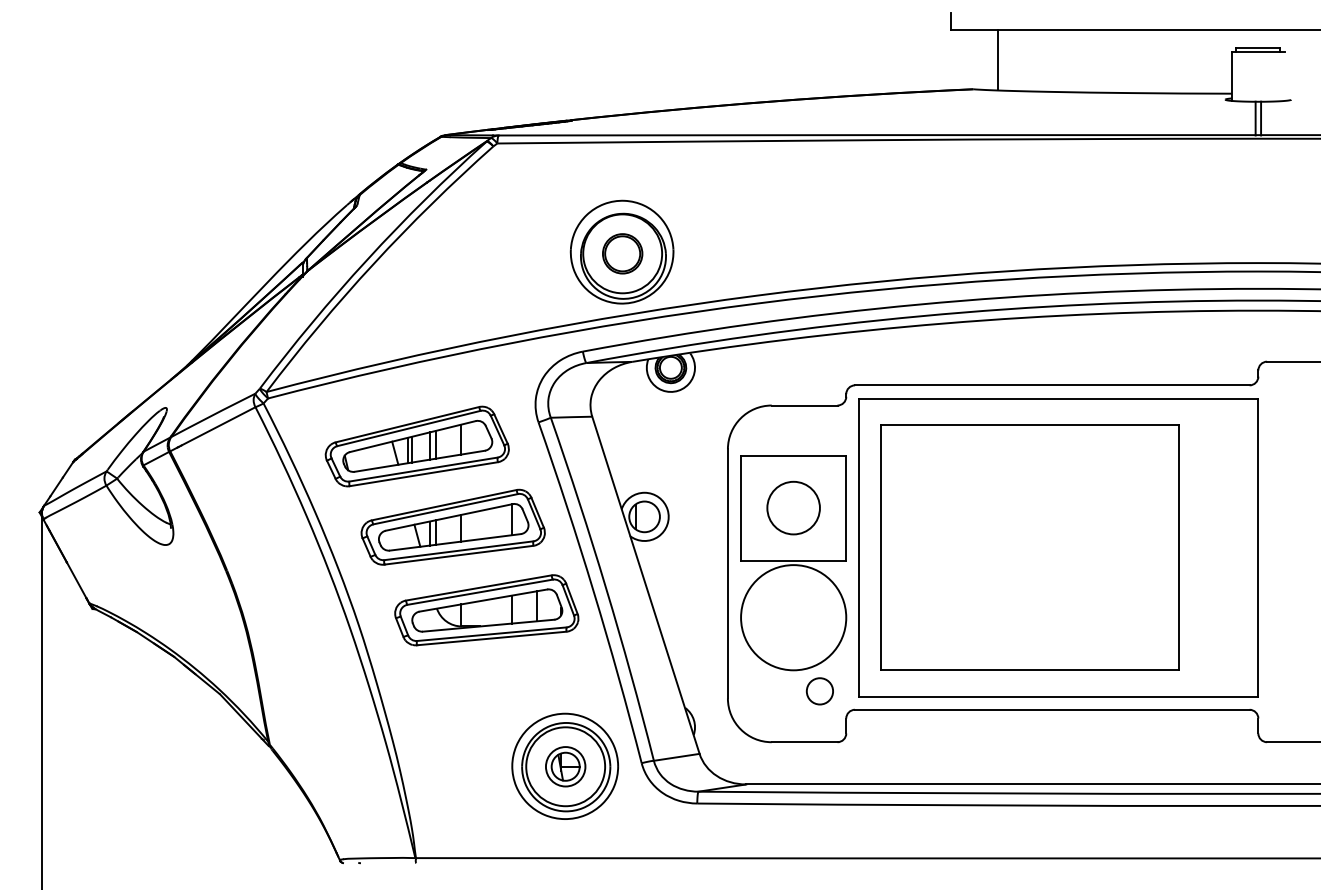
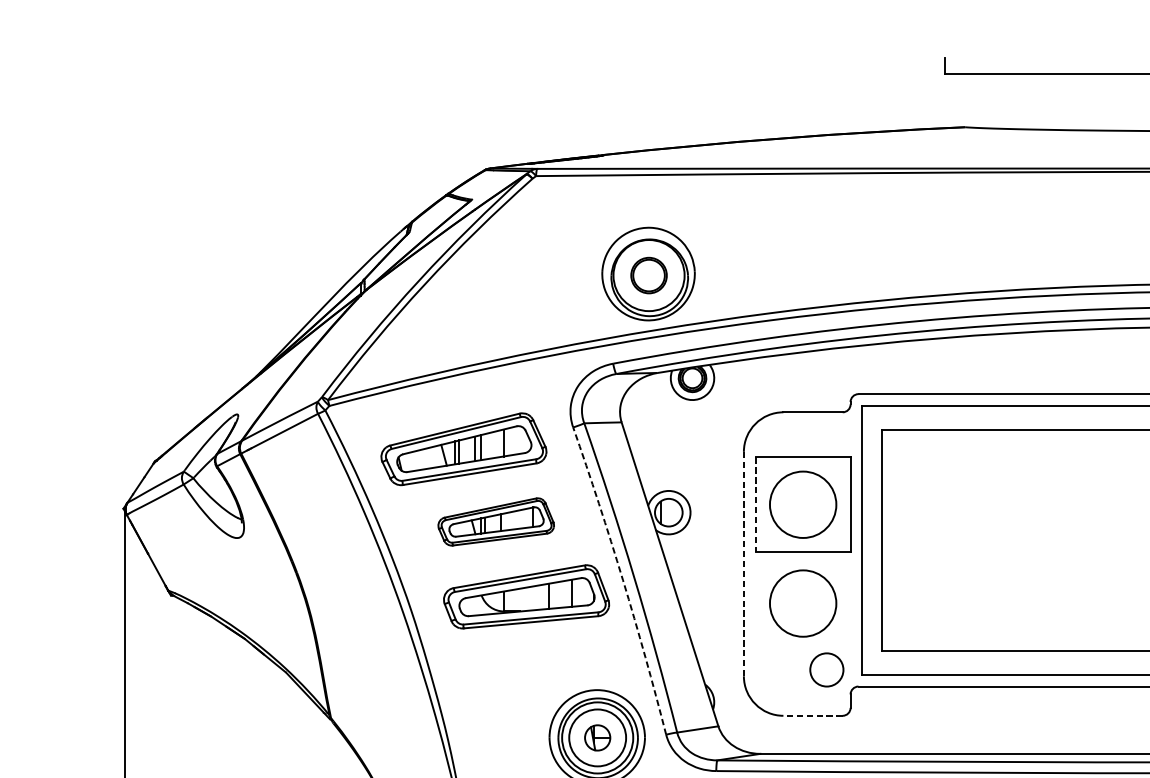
line: (997, 60) -> (986, 101), removed
circle: (793, 507) -> (803, 504), size x1.4
line: (741, 508) -> (756, 505), solid -> dashed
part: (452, 526) -> (495, 521), size x0.7
line: (727, 573) -> (743, 563), solid -> dashed
arc: (593, 591) -> (622, 579), solid -> dashed
circle: (793, 617) -> (803, 603), size x0.7
circle: (819, 691) -> (826, 670), size x1.4
line: (804, 742) -> (812, 716), solid -> dashed
circle: (565, 766) -> (597, 737), size x1.6

